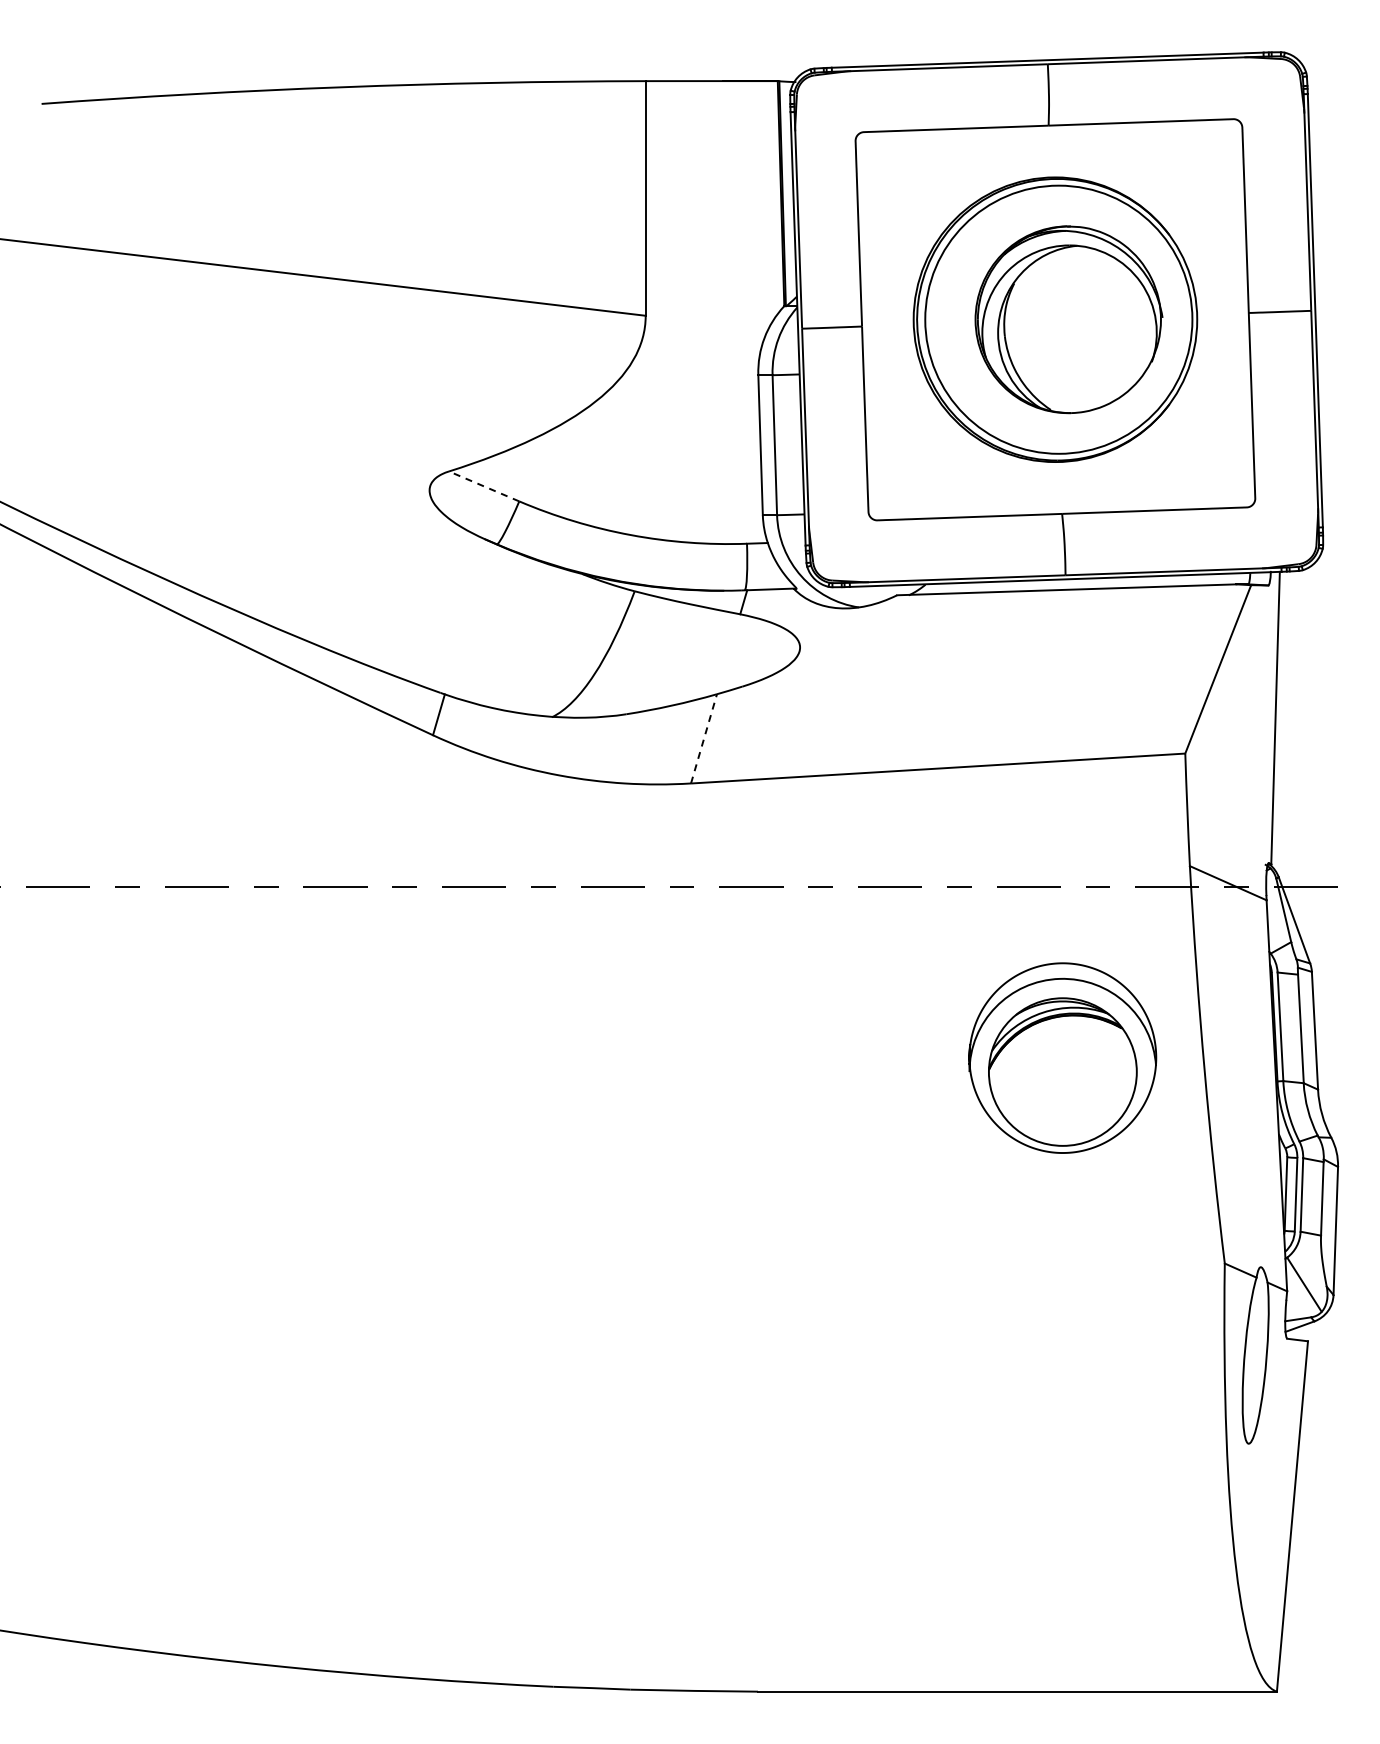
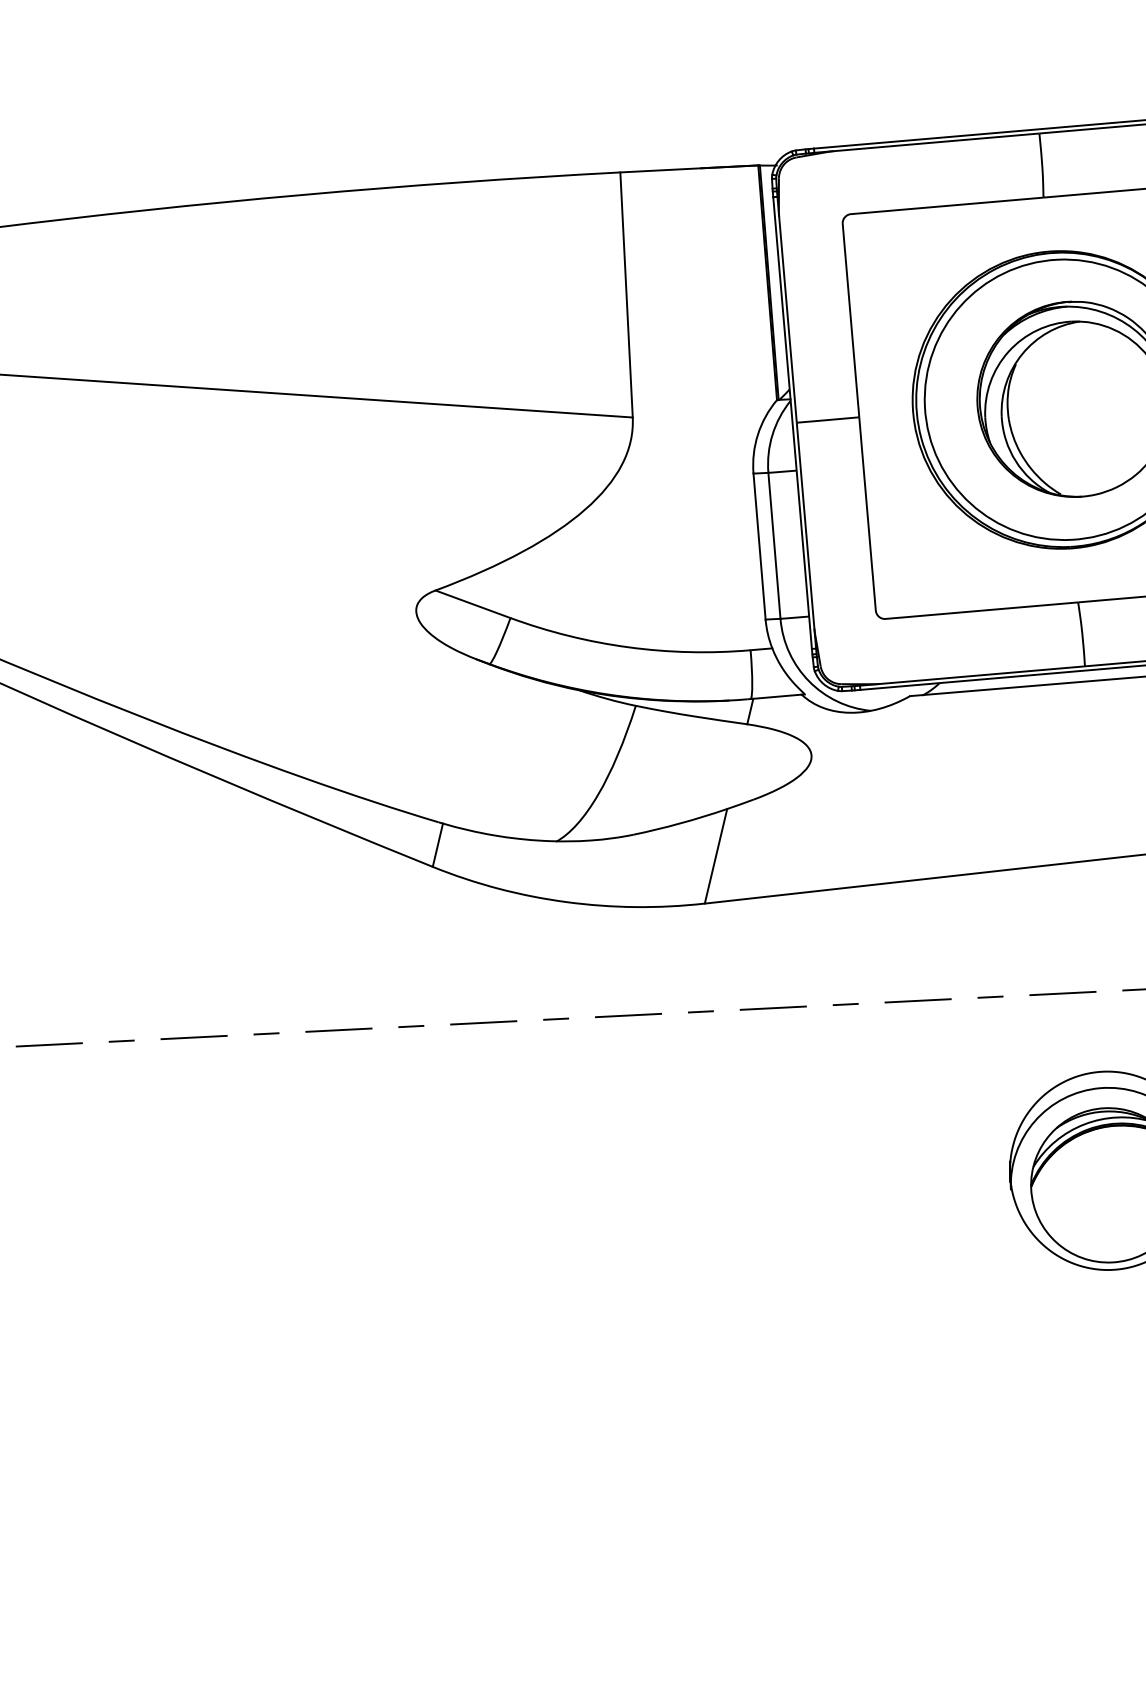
line: (483, 486) -> (472, 604), dashed -> solid
line: (704, 738) -> (716, 855), dashed -> solid

